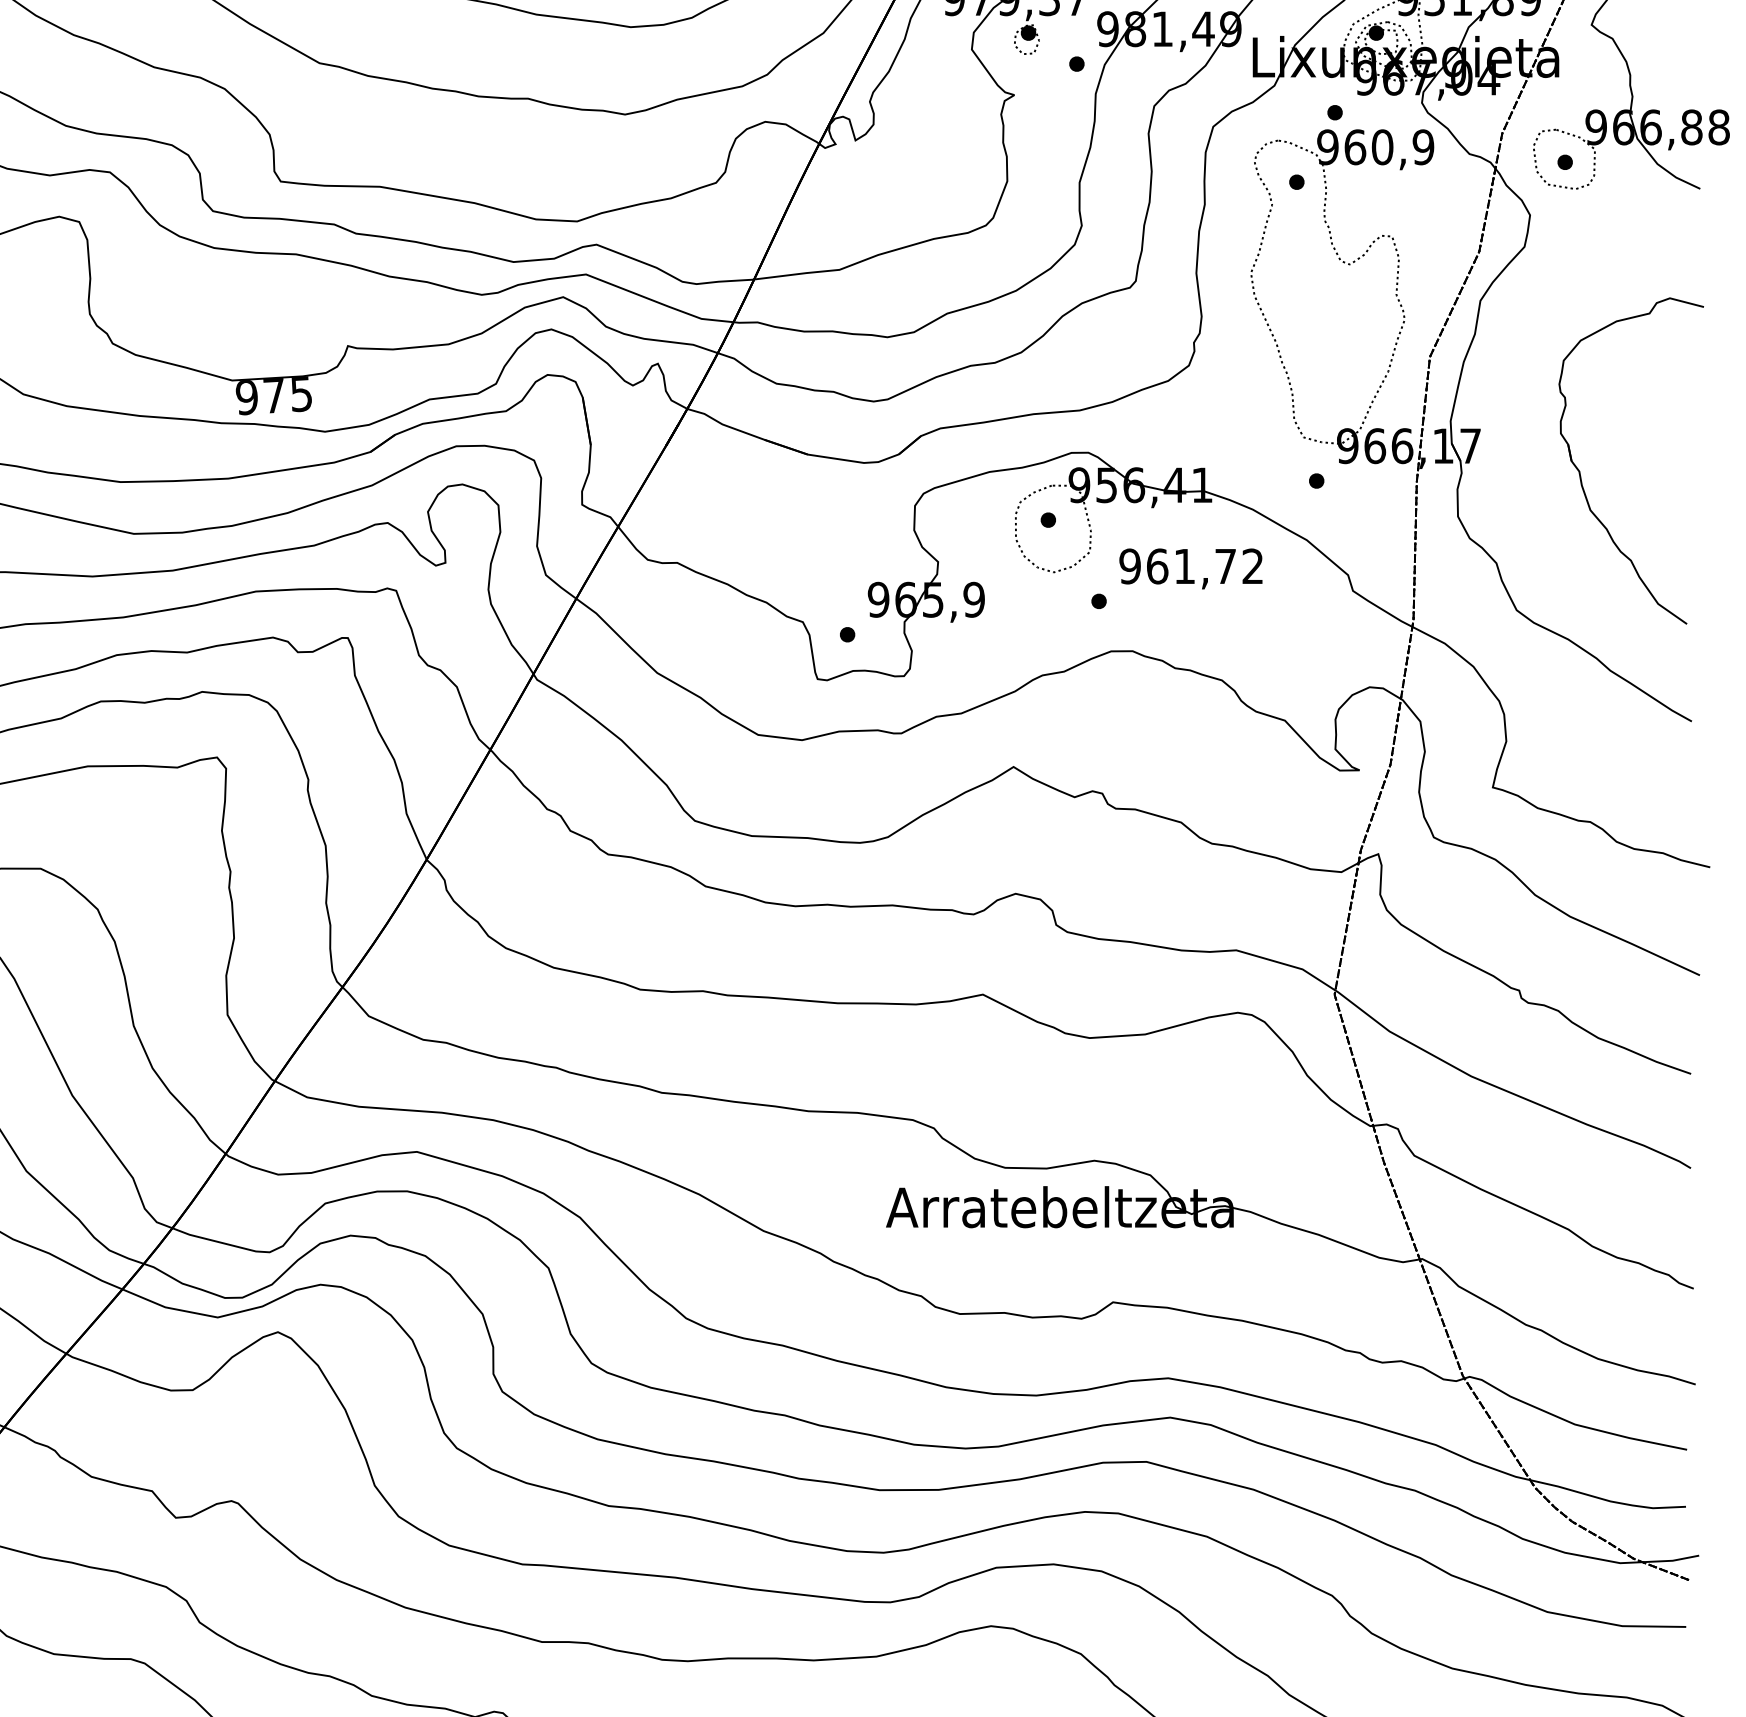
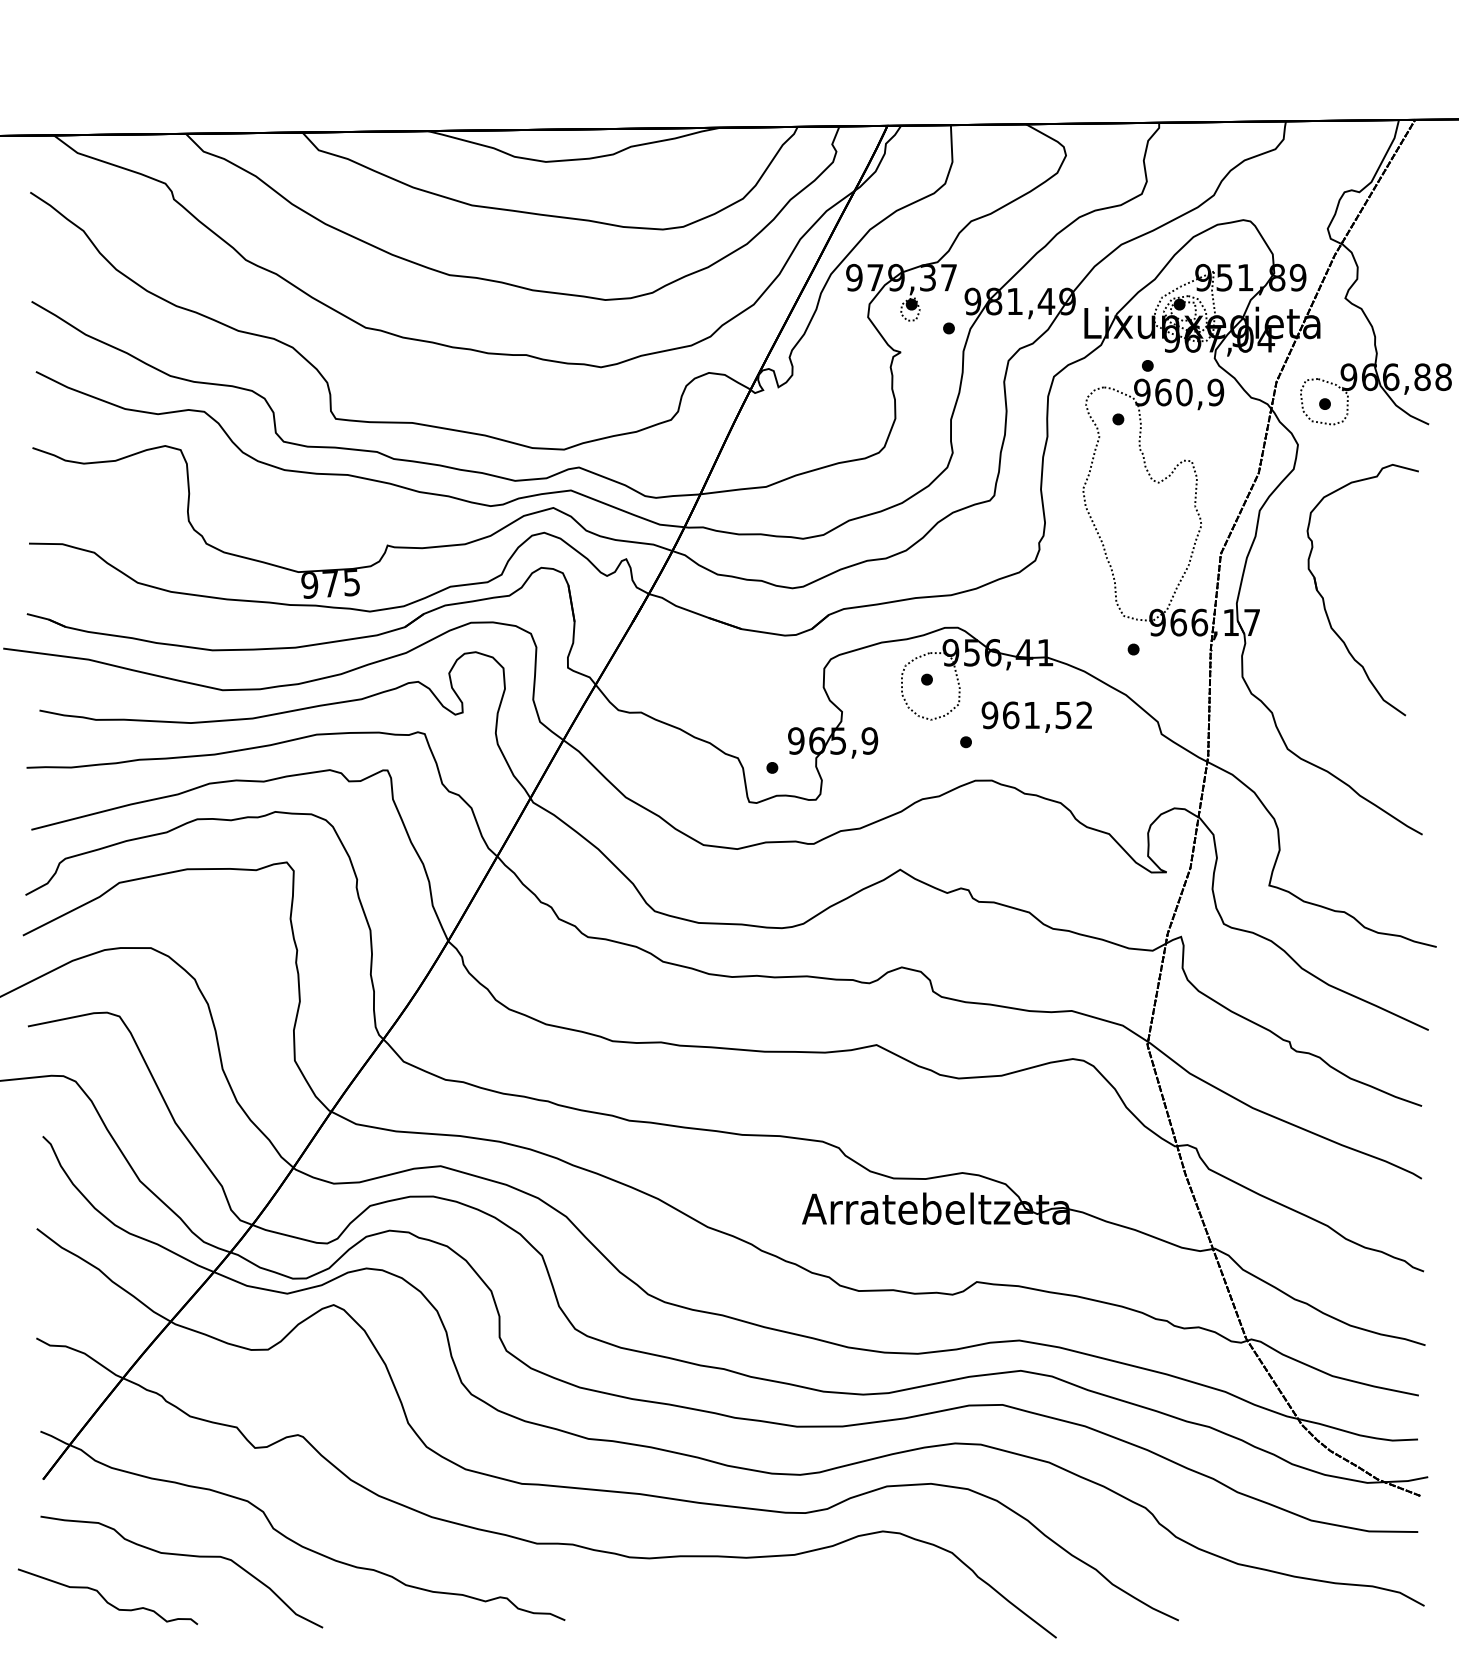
part: (1581, 473) -> (1324, 599), moved
text: (1225, 566) -> (1063, 715), 961,72 -> 961,52

